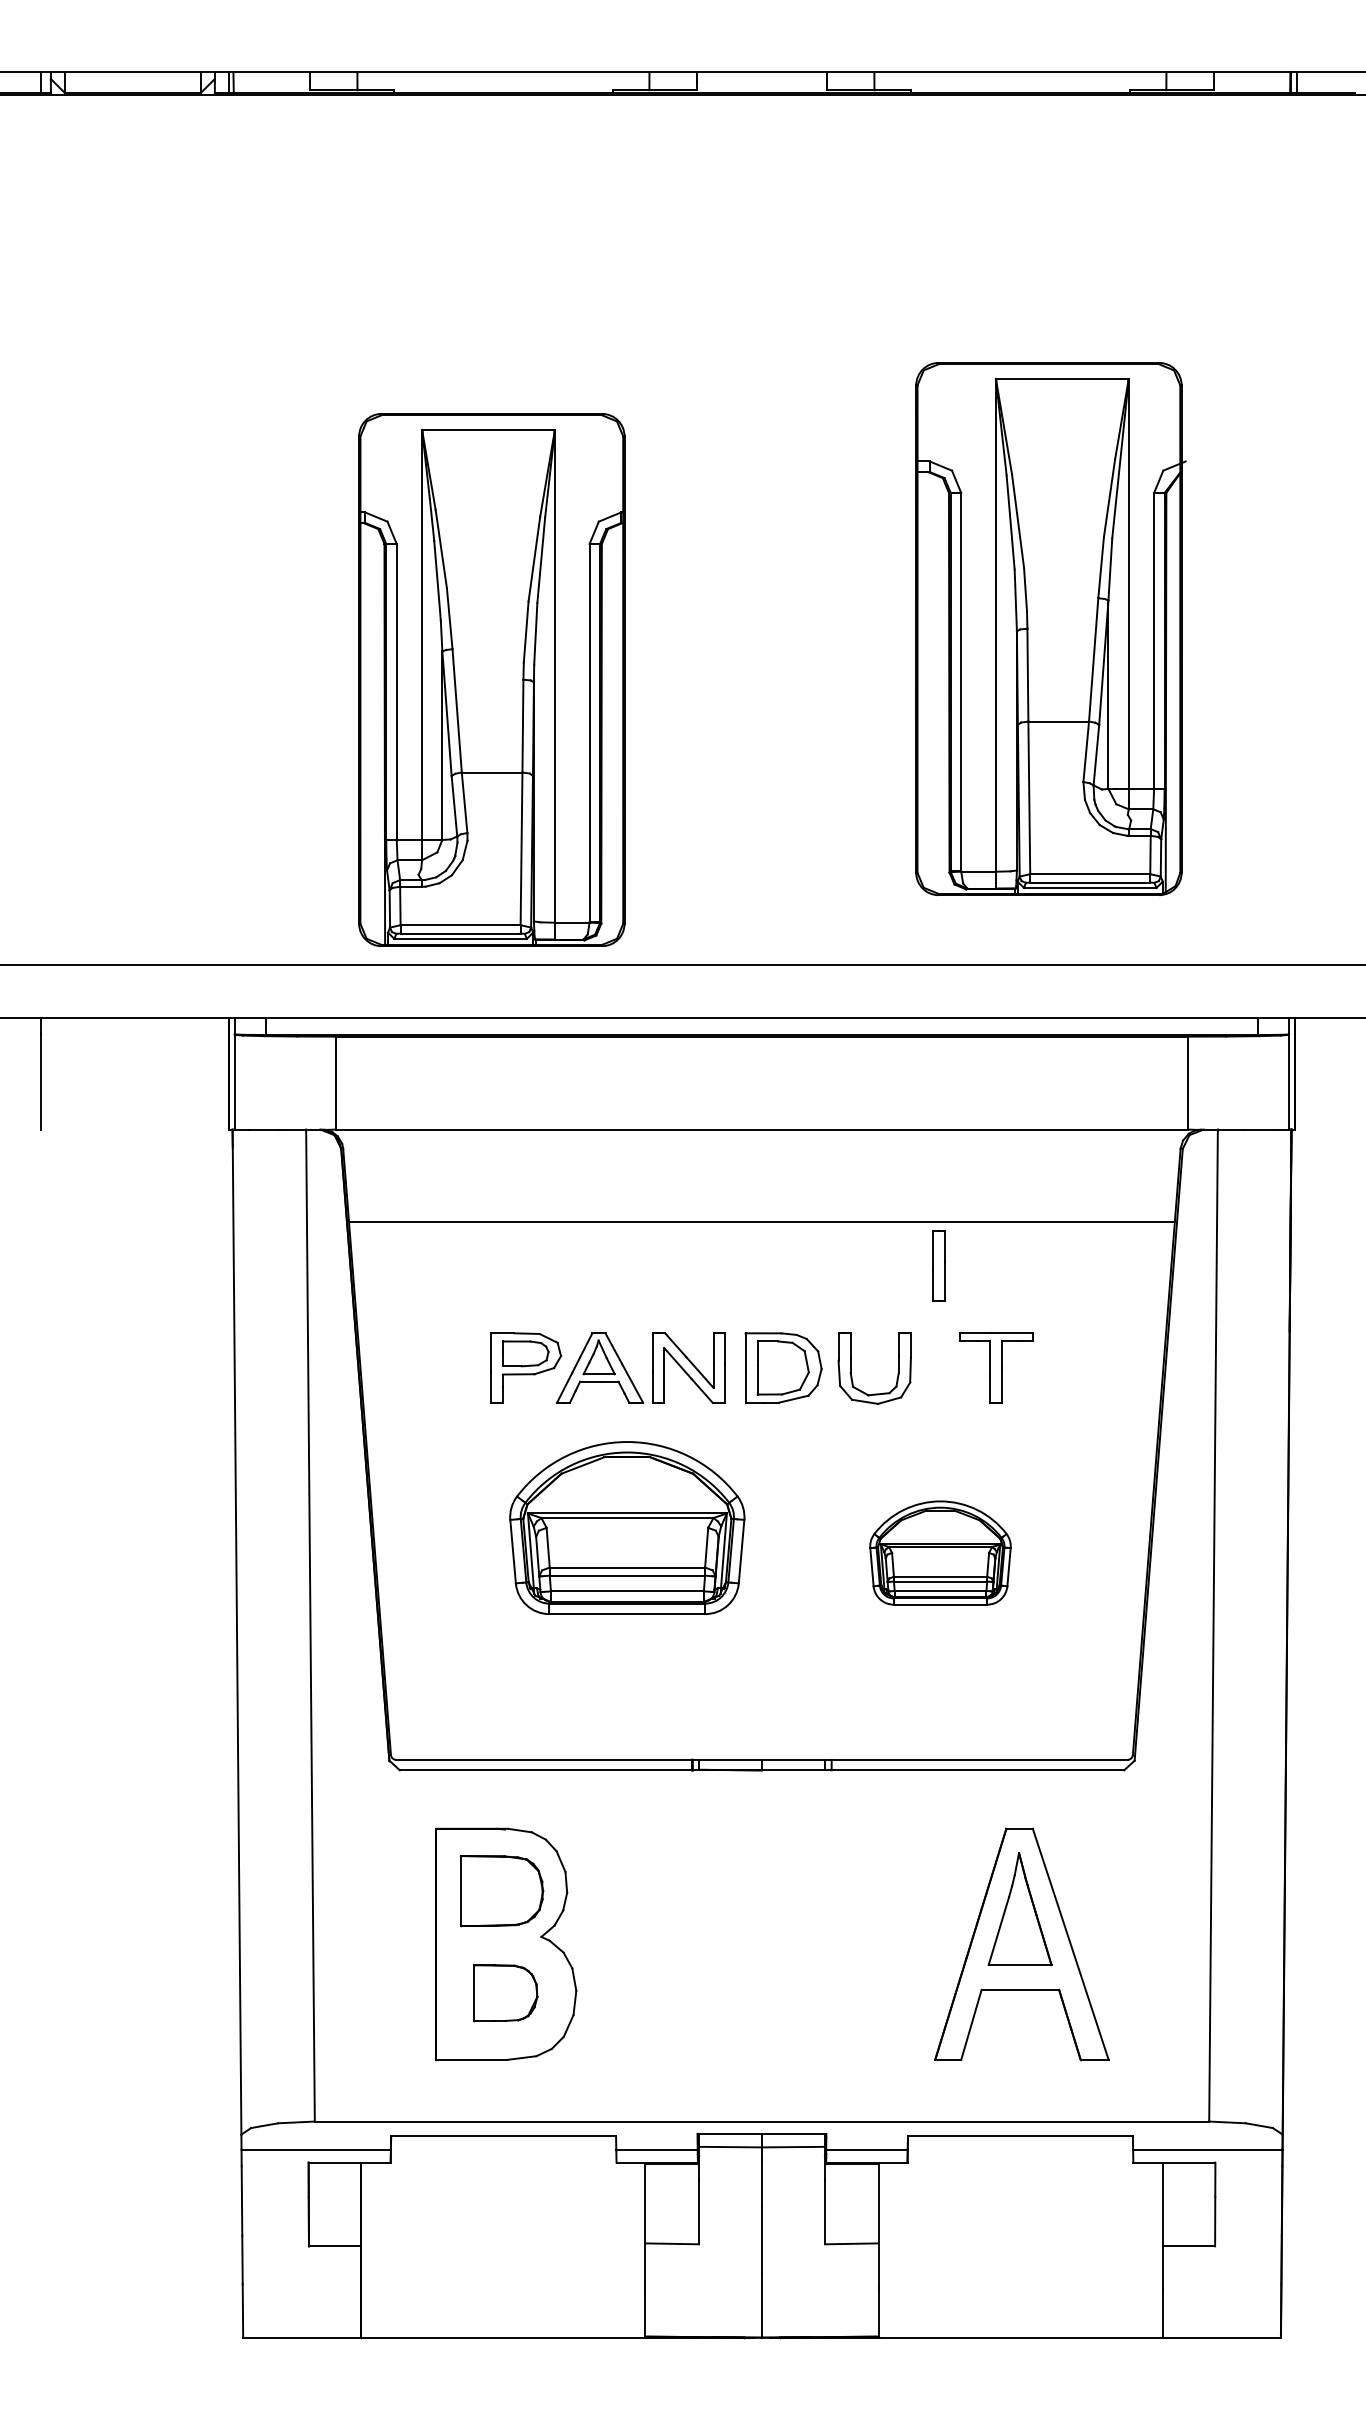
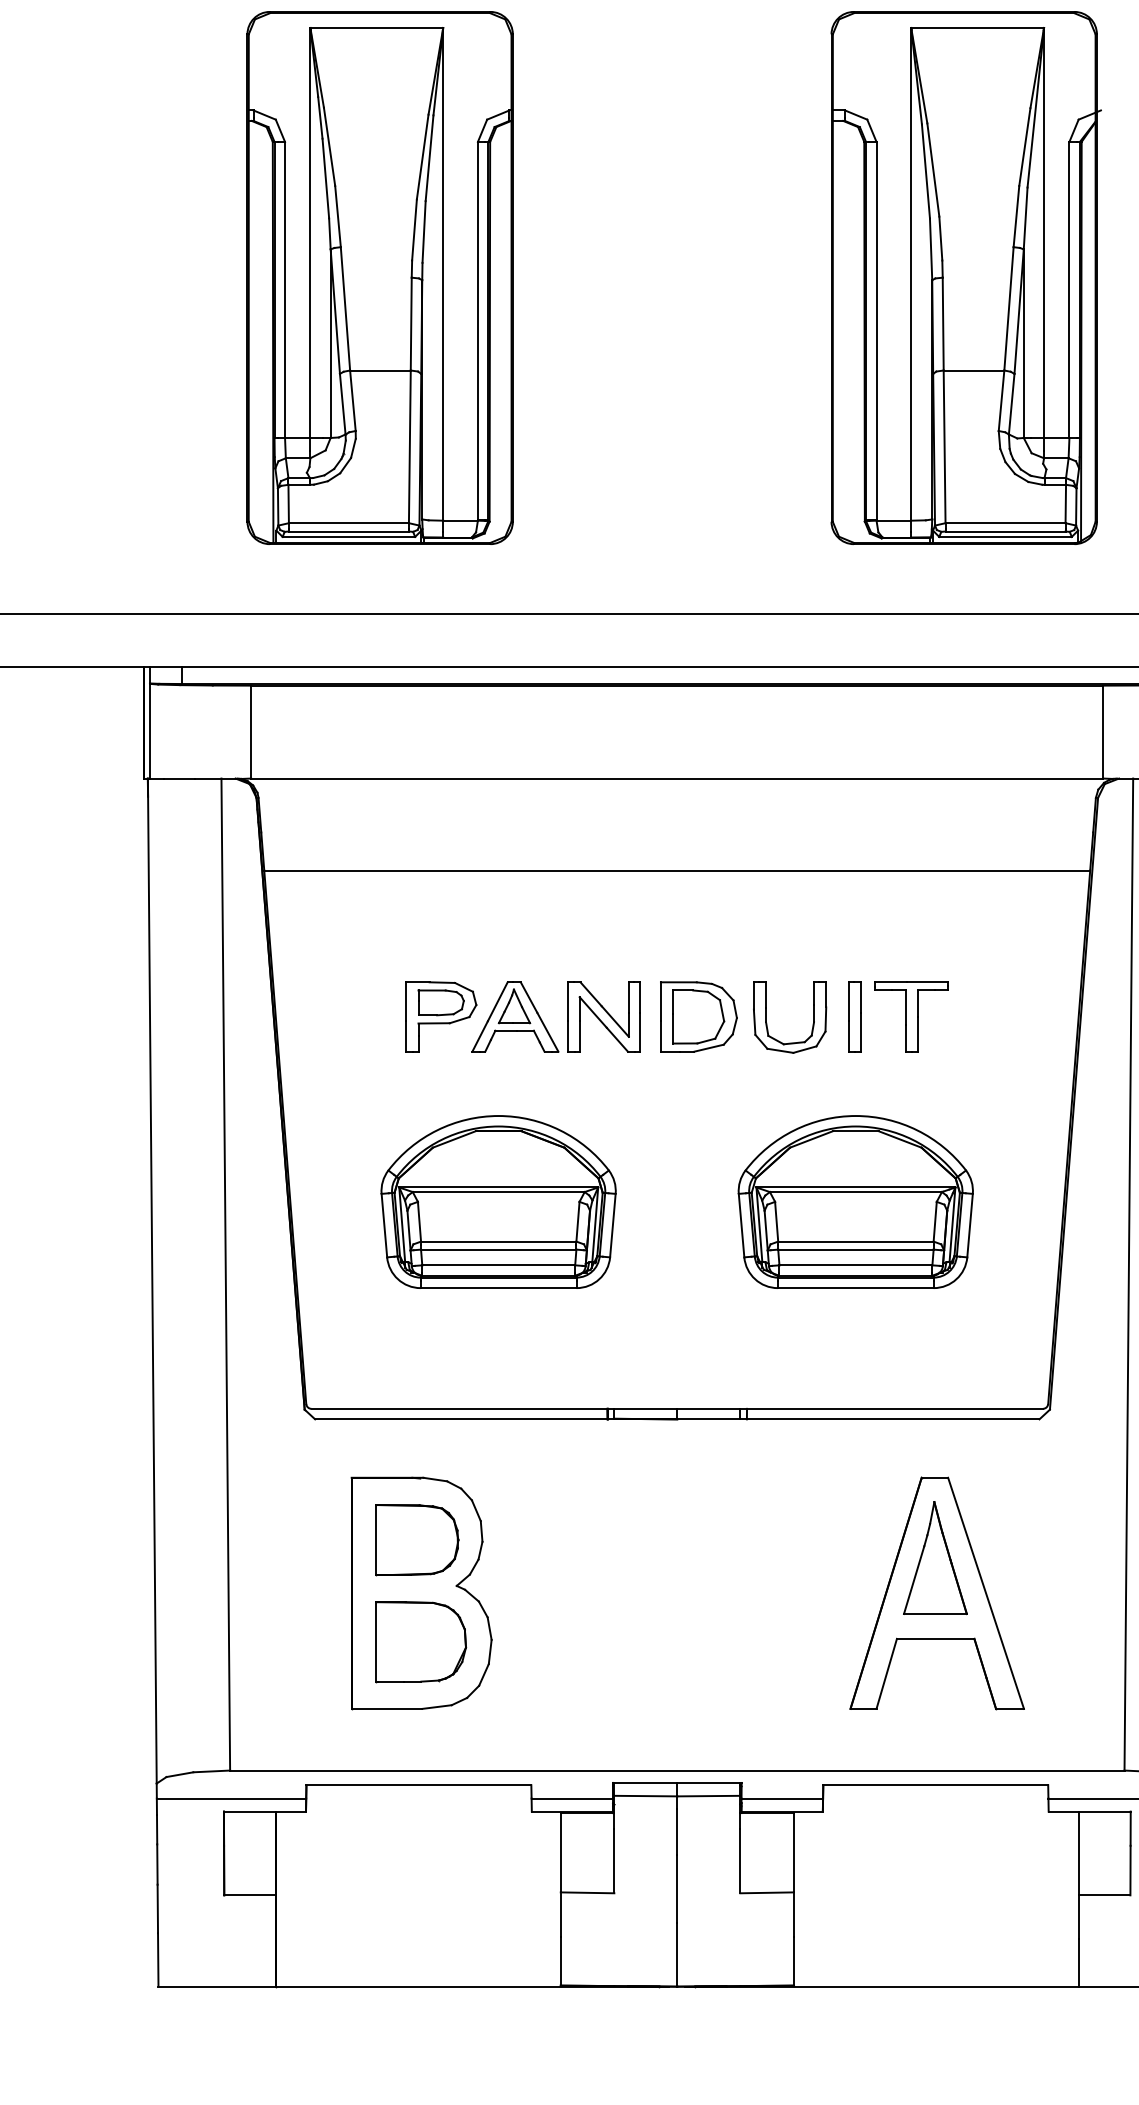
part: (491, 679) -> (379, 277), moved
part: (938, 1265) -> (853, 1016), moved
part: (627, 1527) -> (498, 1201), moved
part: (940, 1552) -> (855, 1201), size x1.67
part: (505, 1993) -> (420, 1642), size x1.43

